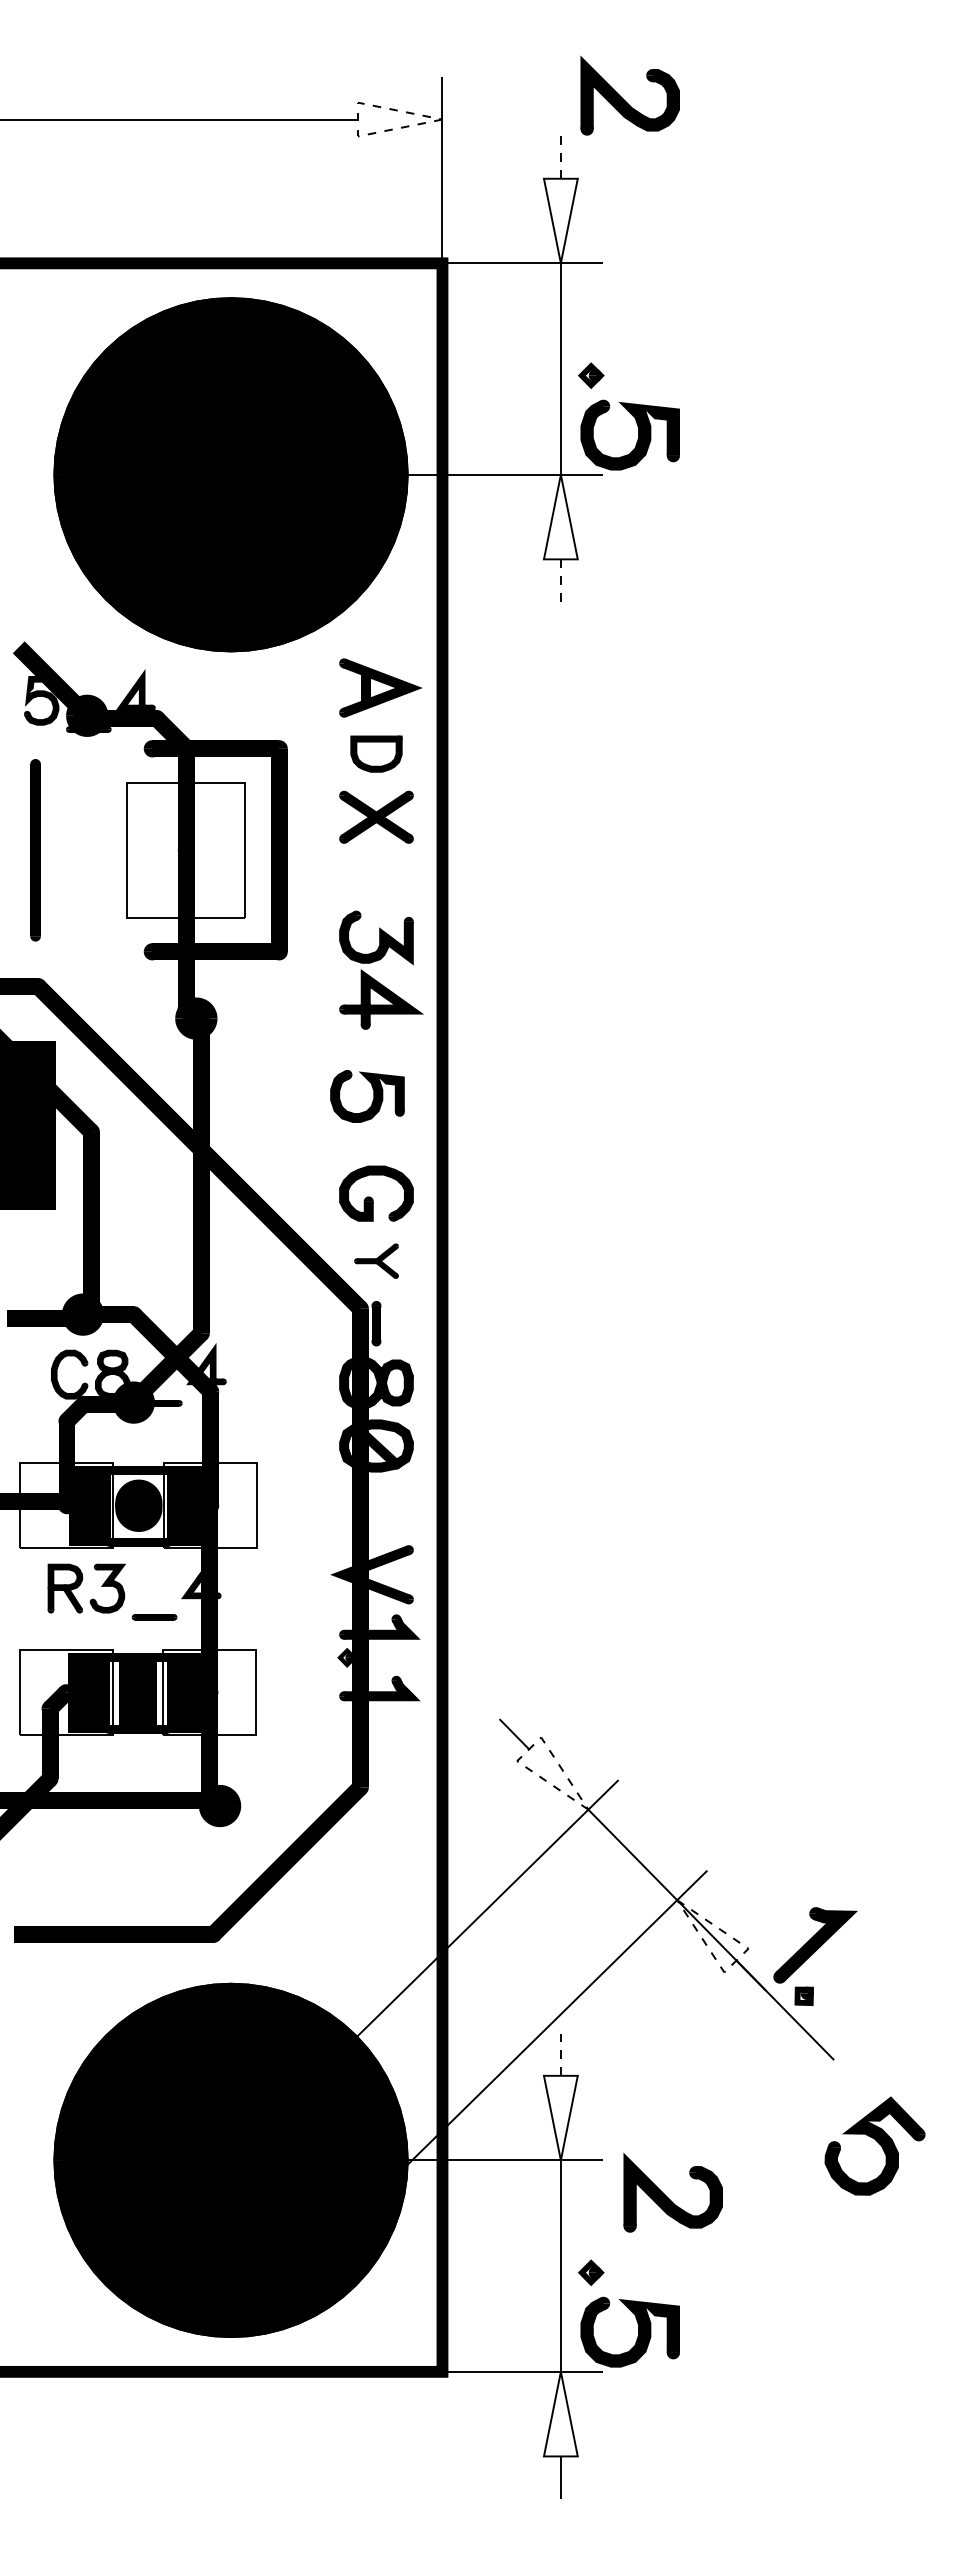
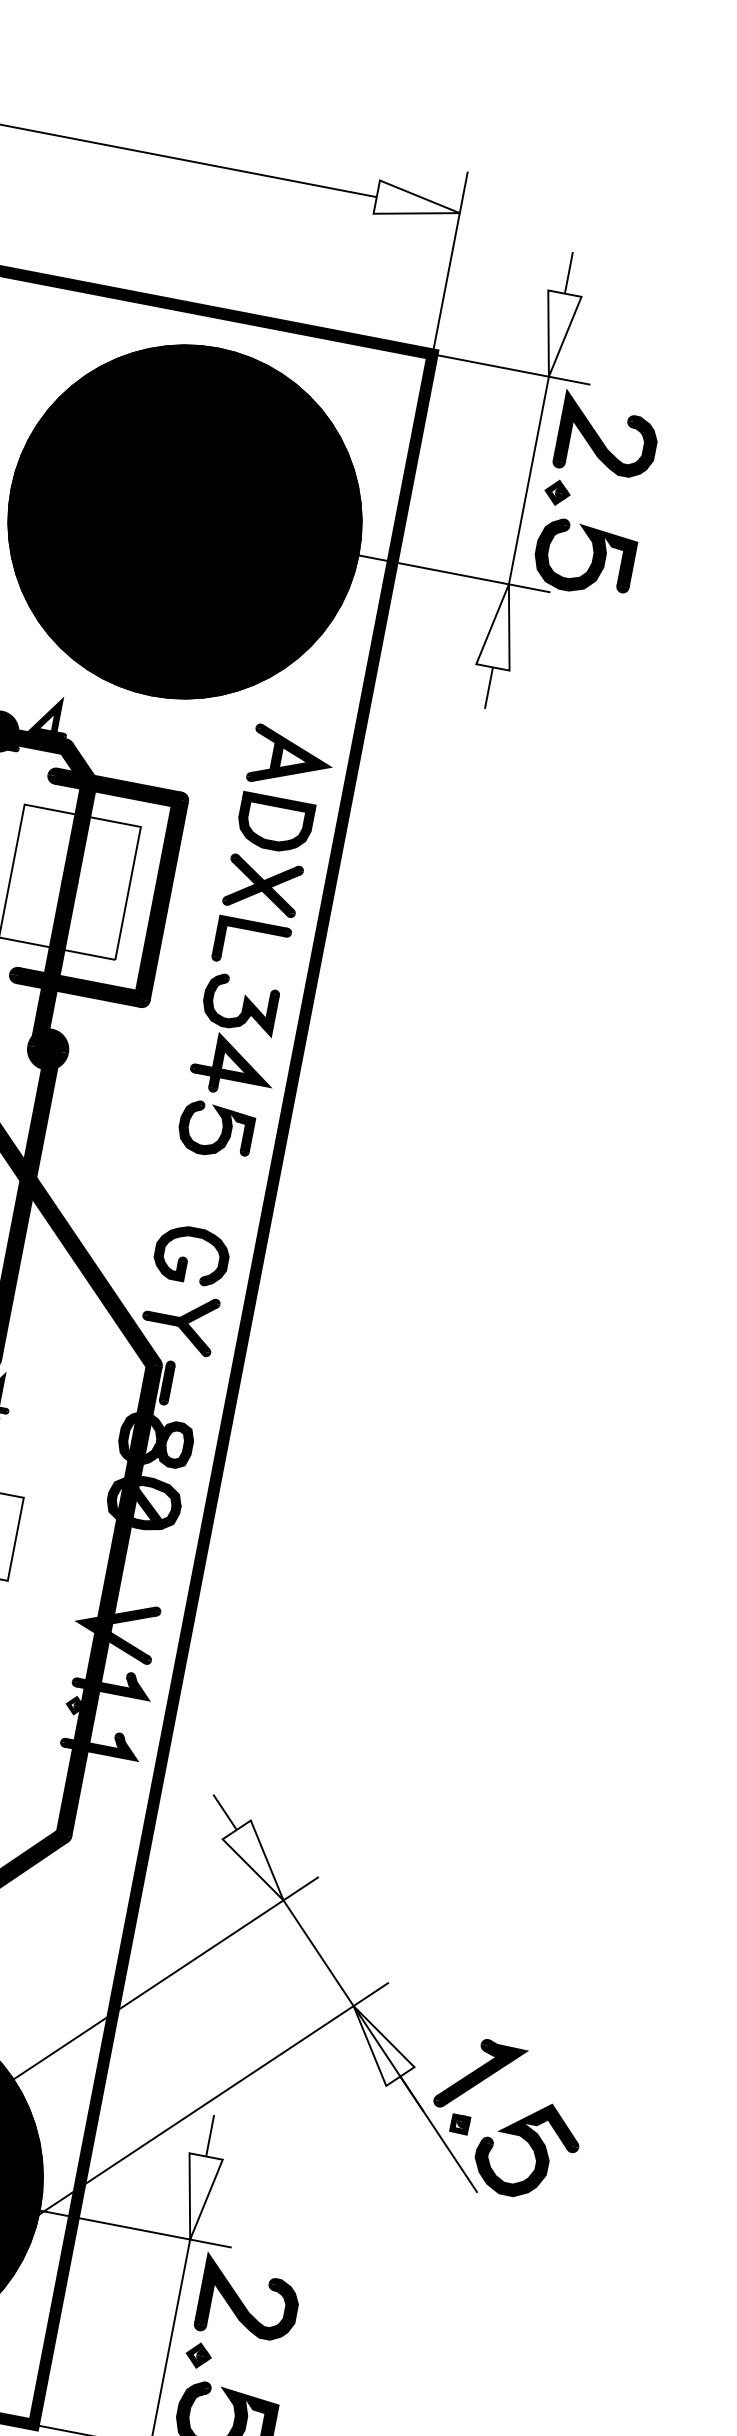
part: (624, 99) -> (601, 439), moved
line: (357, 119) -> (376, 197), dashed -> solid
line: (560, 158) -> (568, 273), dashed -> solid
line: (560, 580) -> (488, 688), dashed -> solid
part: (376, 753) -> (275, 823), size x1.43
part: (376, 863) -> (254, 931), added
part: (367, 1096) -> (215, 1130), moved
part: (376, 1260) -> (179, 1321), size x1.67
line: (529, 1749) -> (237, 1830), dashed -> solid
line: (736, 1960) -> (400, 2076), dashed -> solid
line: (560, 2055) -> (209, 2136), dashed -> solid
part: (874, 2145) -> (527, 2148), moved
part: (667, 2196) -> (242, 2302), moved

